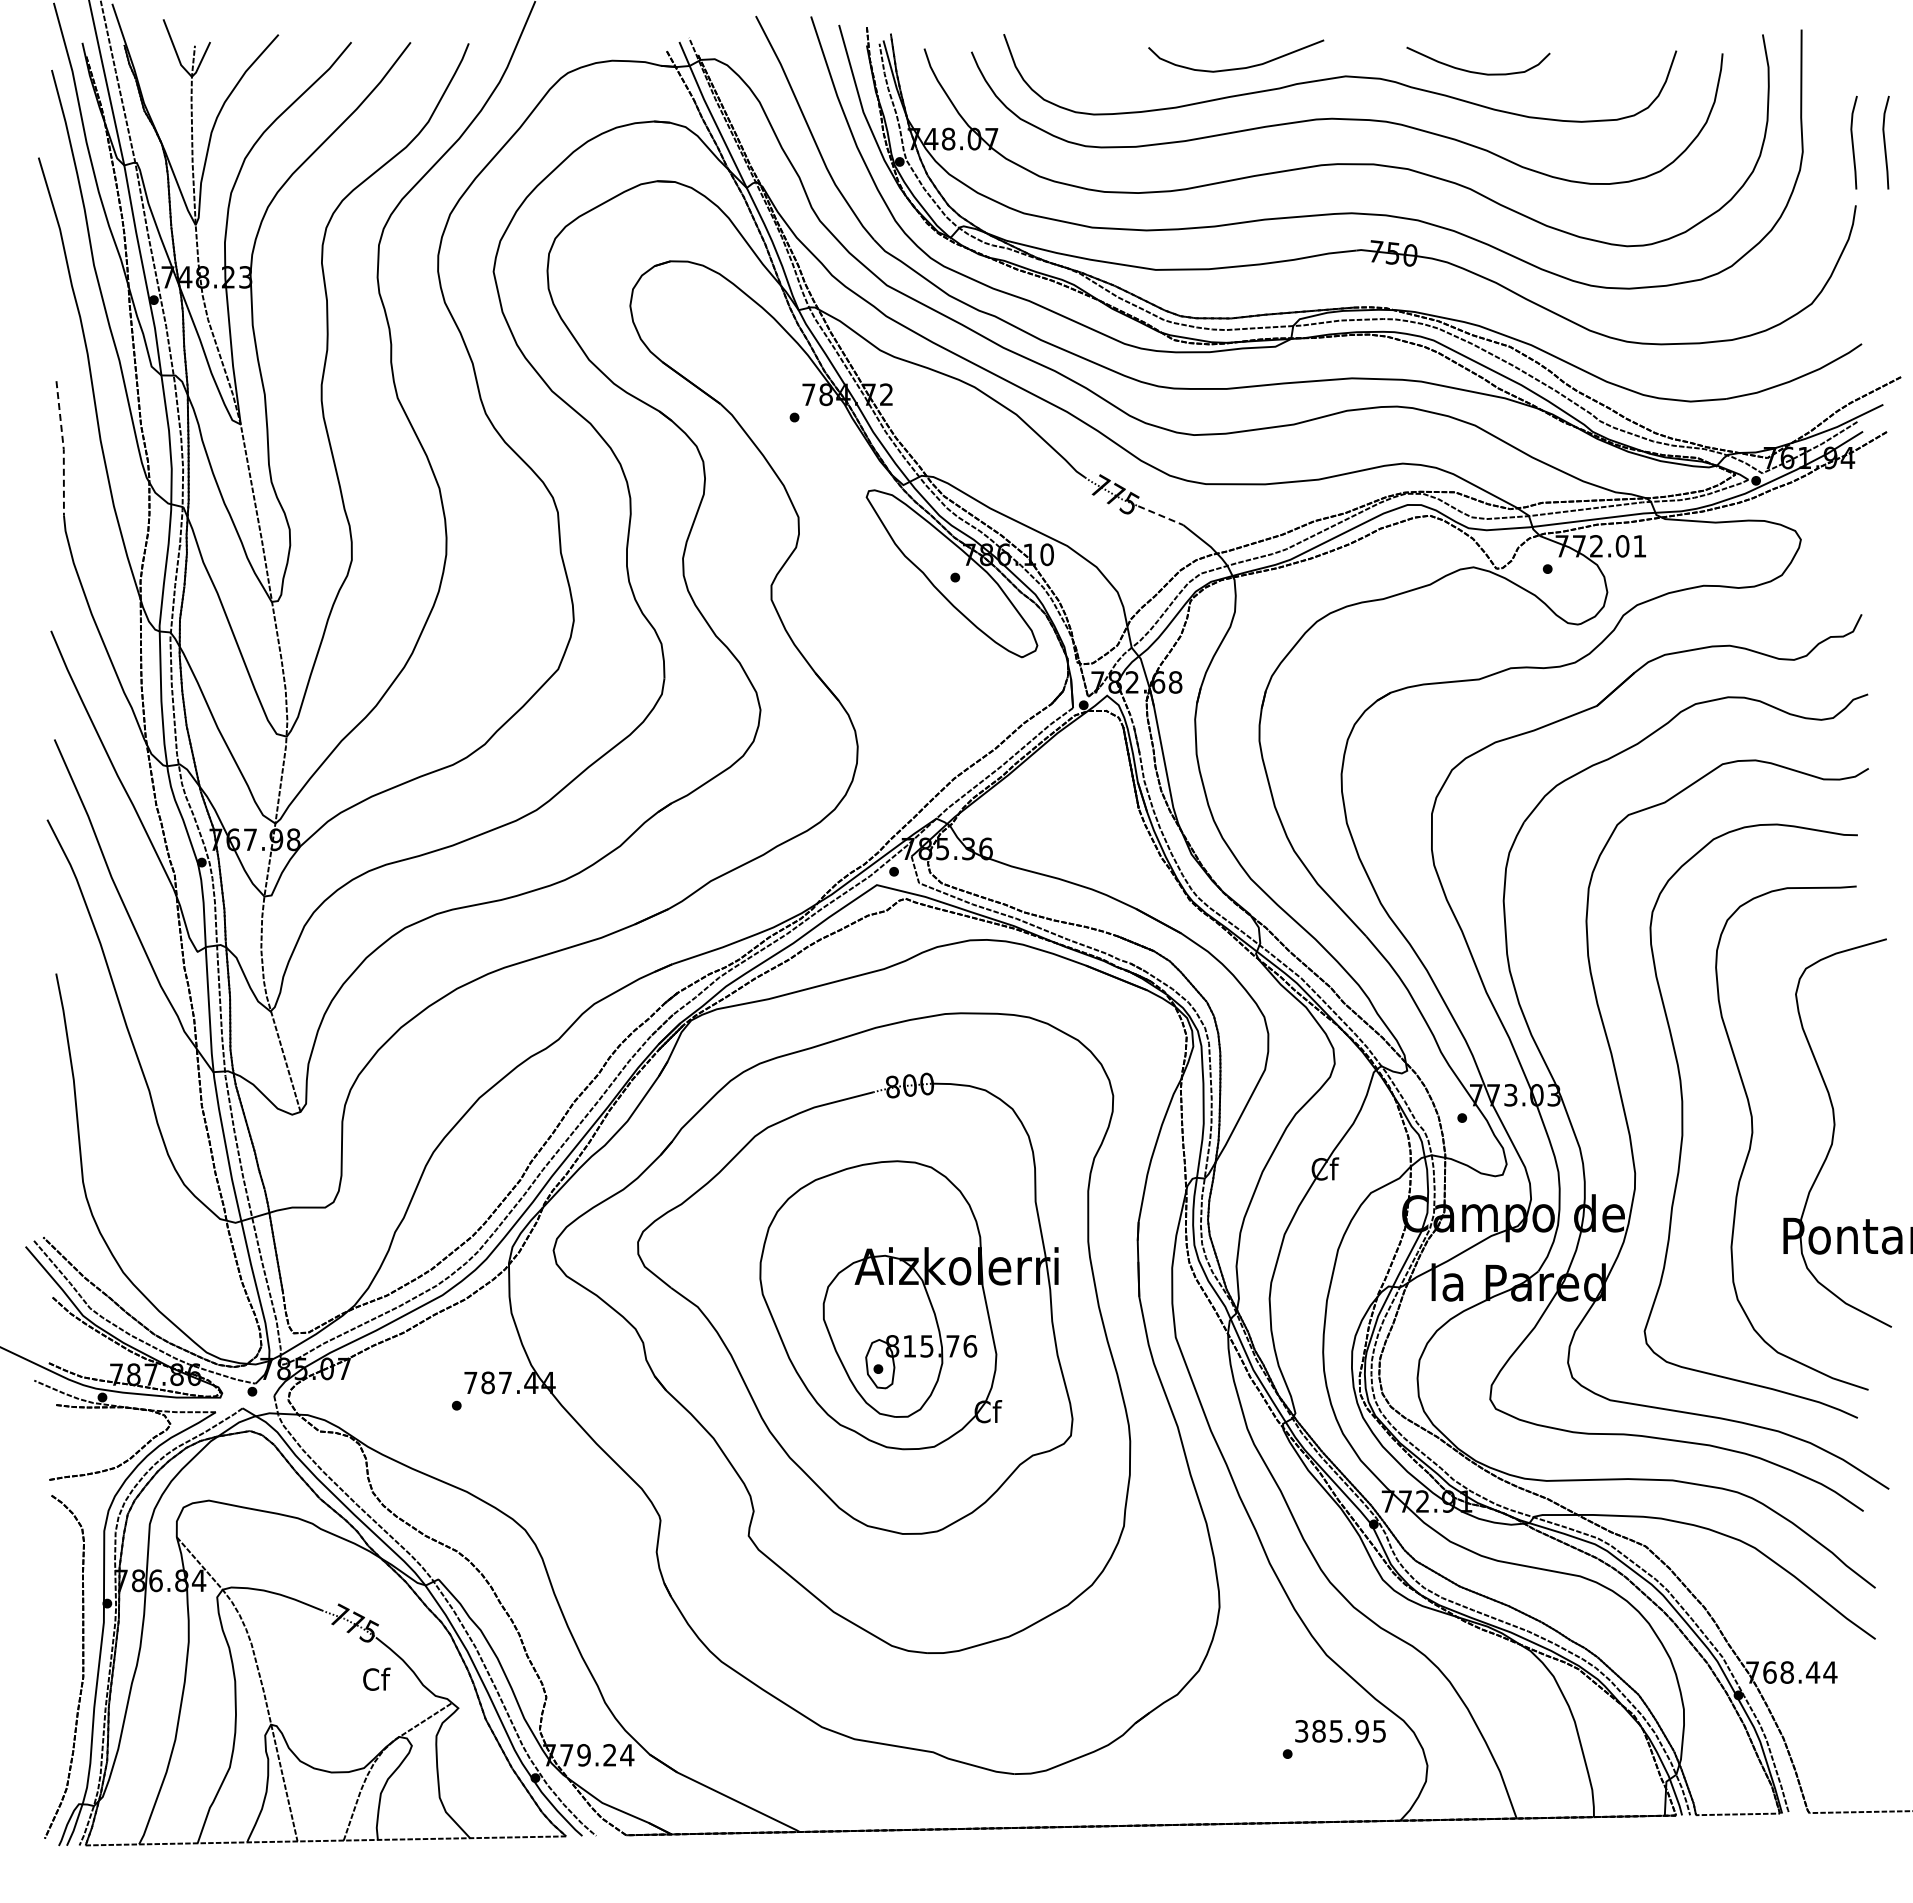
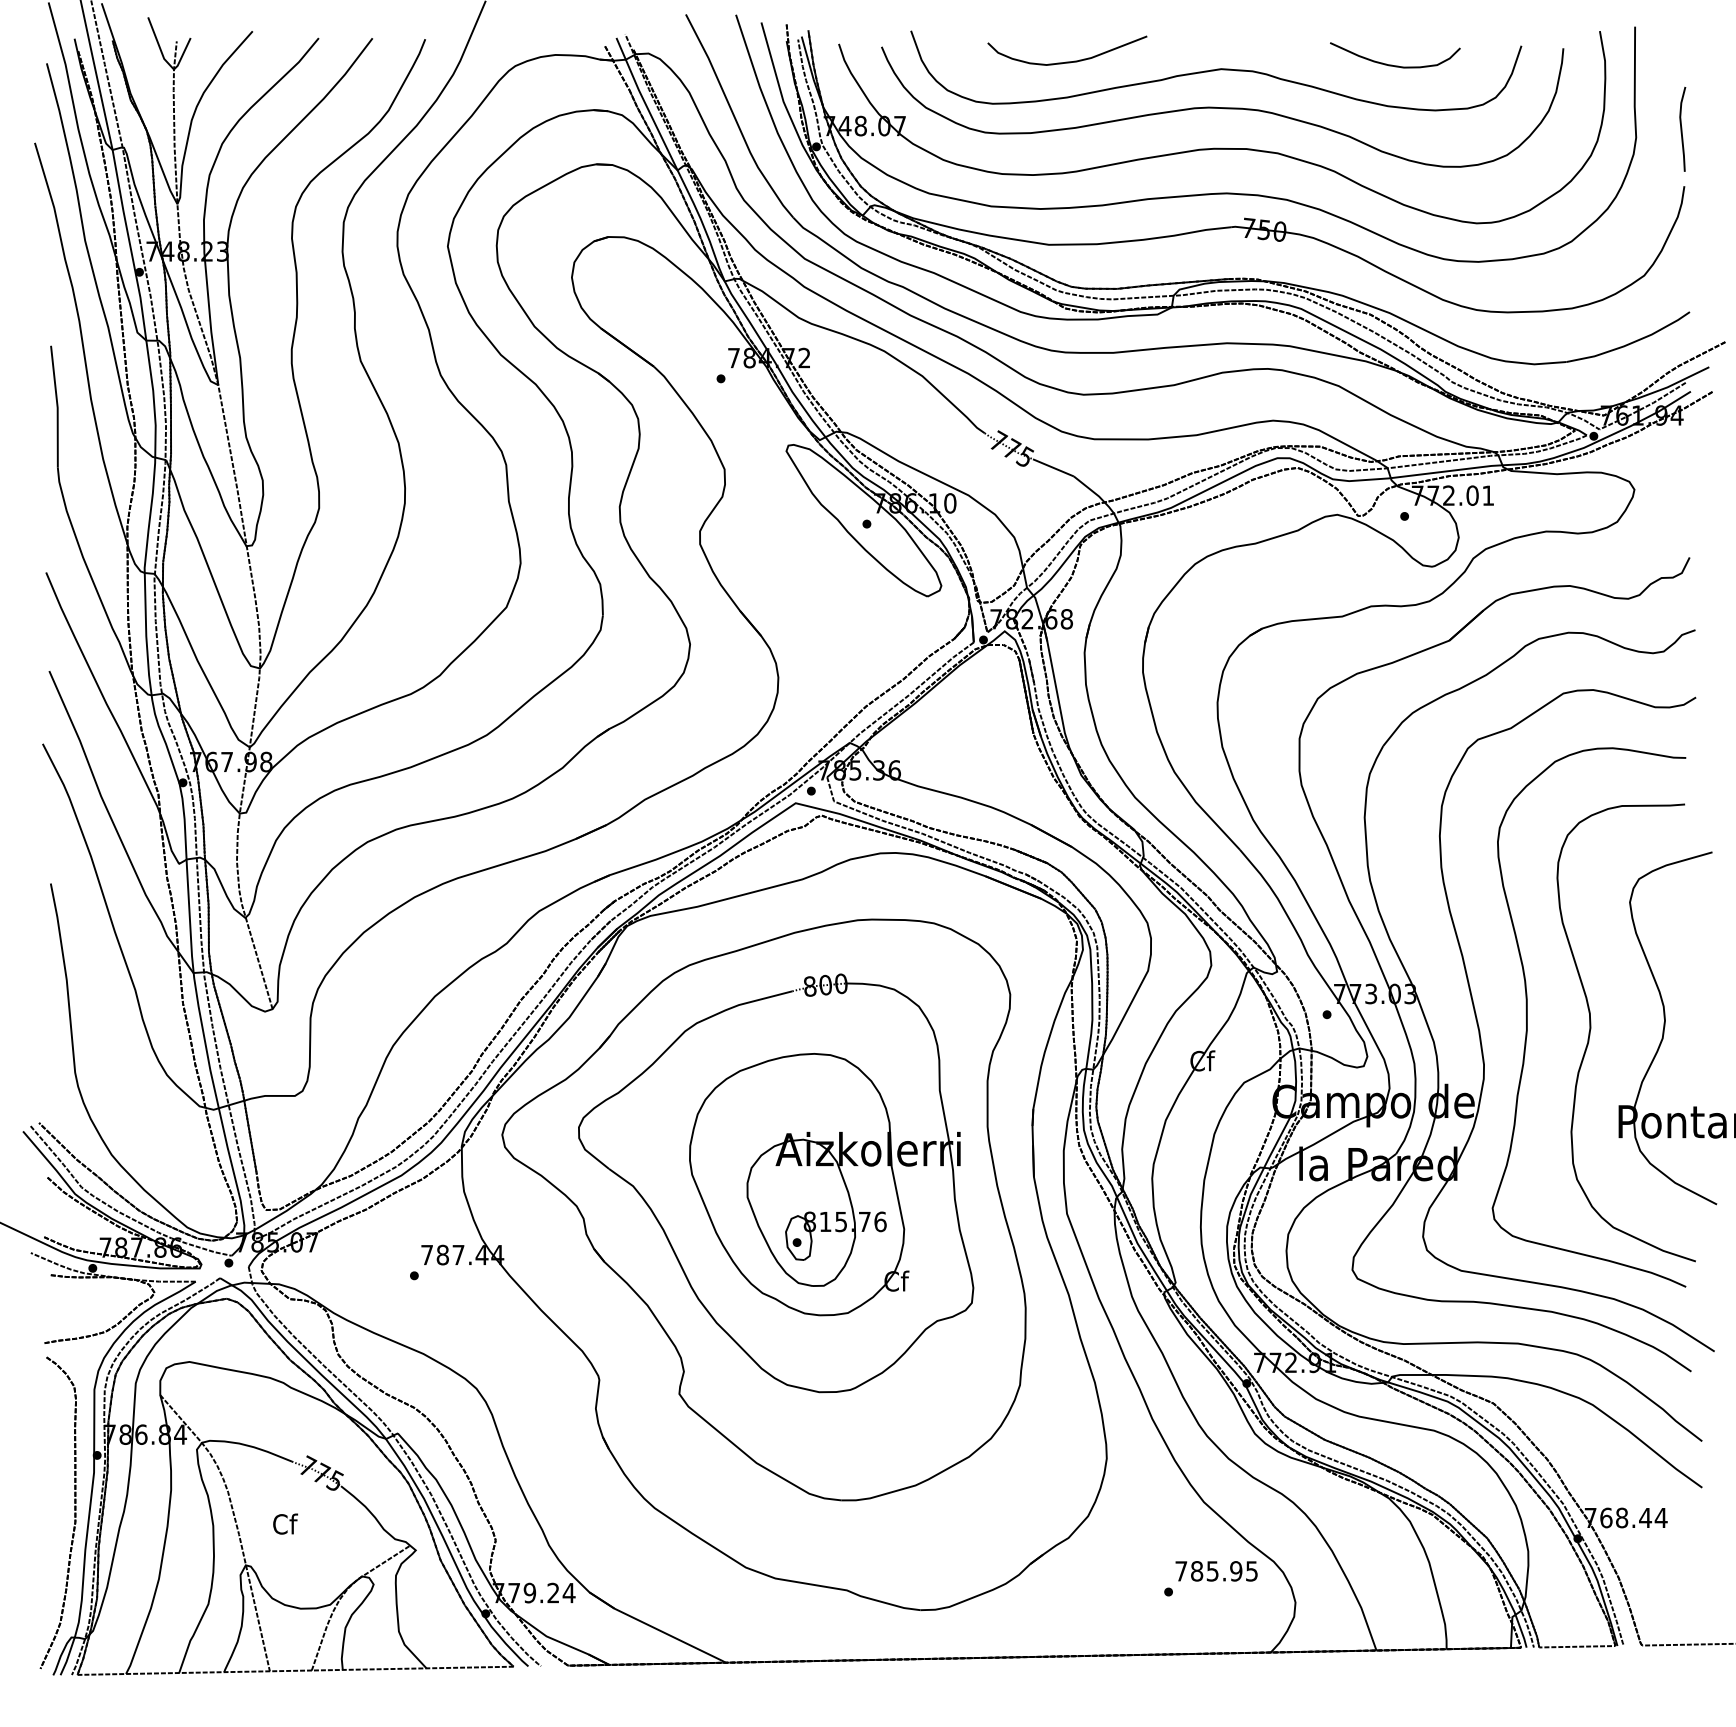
curve: (1239, 67) -> (1070, 61), moved
curve: (1475, 71) -> (1392, 64), moved
line: (1885, 142) -> (1711, 129), removed
line: (63, 448) -> (57, 406), dashed -> solid
line: (1161, 515) -> (1054, 467), dashed -> solid
text: (376, 1678) -> (285, 1523), moved
text: (1301, 1731) -> (1181, 1571), 385.95 -> 785.95

